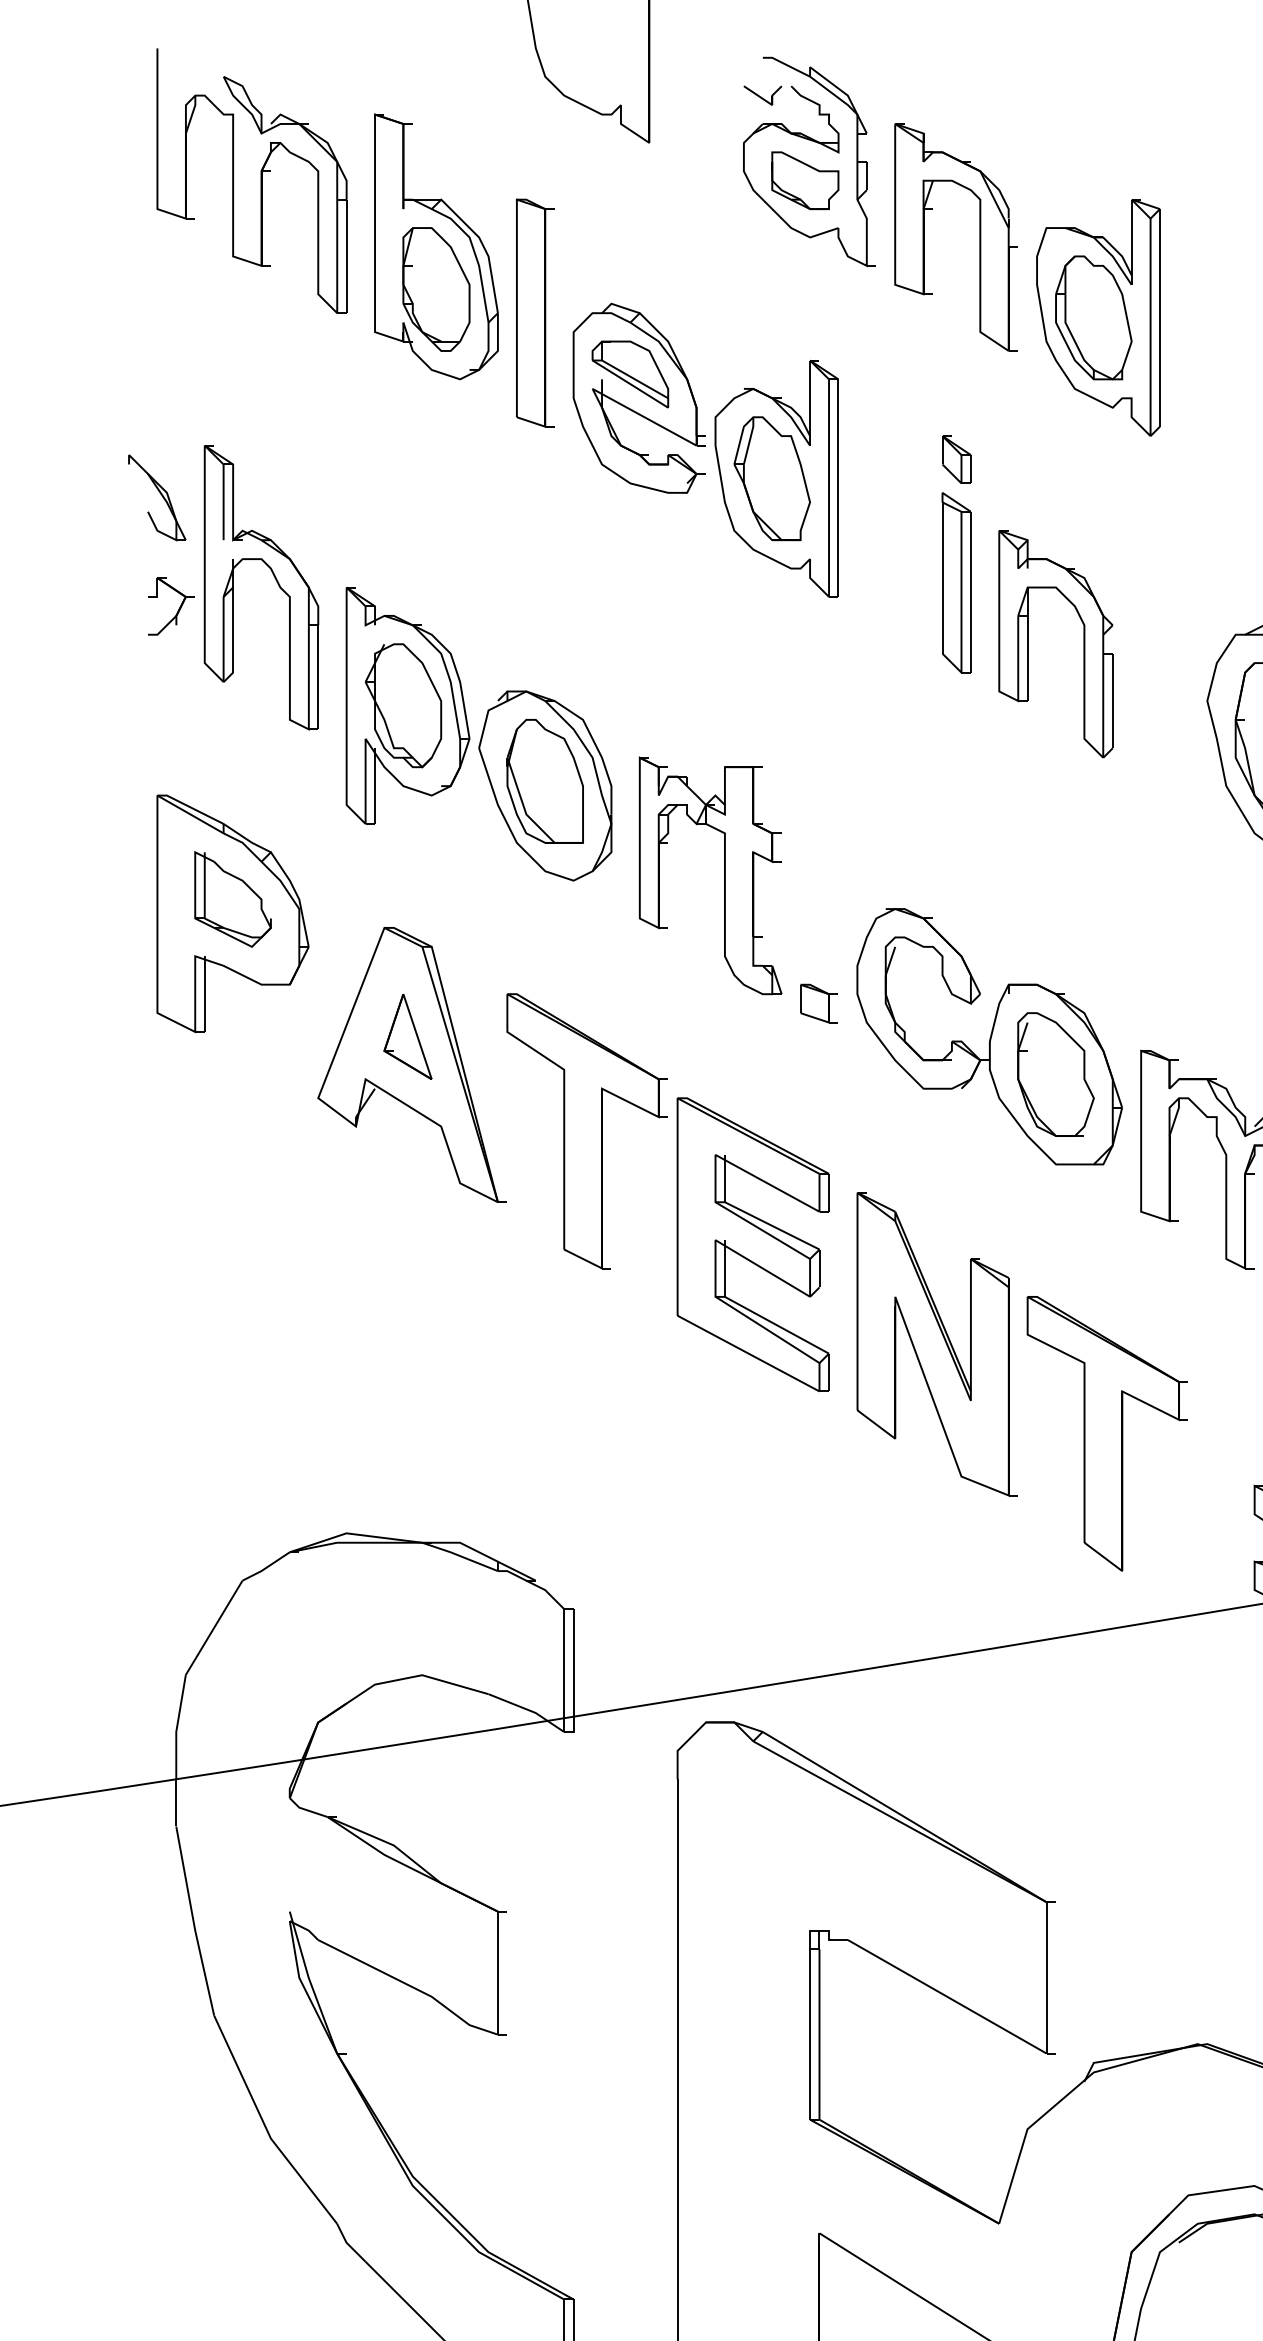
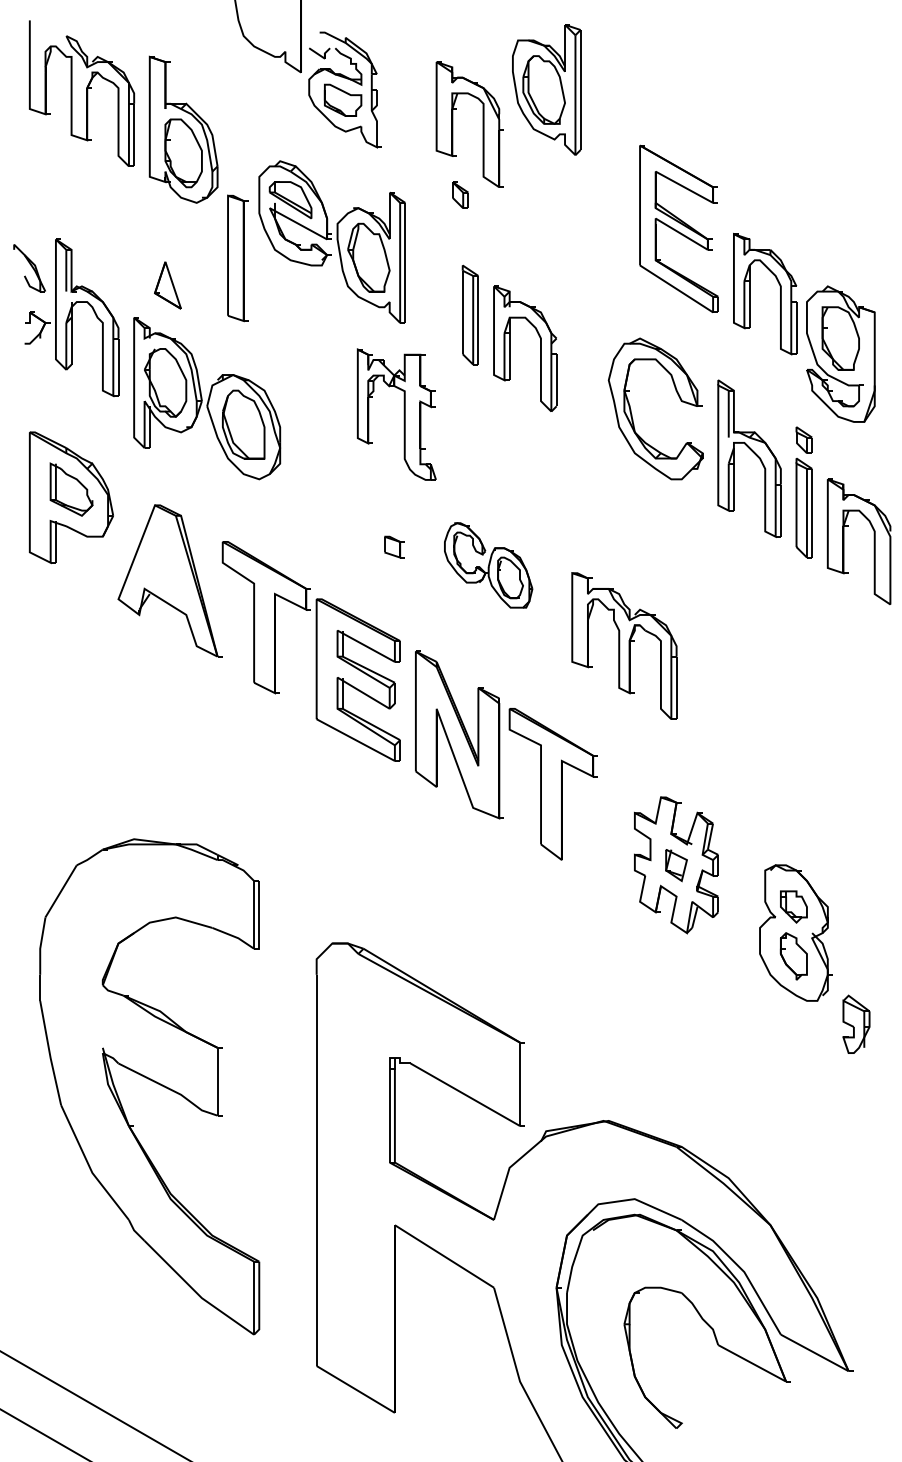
part: (807, 160) -> (344, 89), moved
part: (534, 313) -> (237, 258), moved
part: (1098, 316) -> (546, 89), moved
part: (956, 458) -> (460, 194), moved
part: (722, 875) -> (403, 414), moved
part: (407, 1036) -> (167, 285), moved
part: (989, 1036) -> (488, 565), size x0.6

